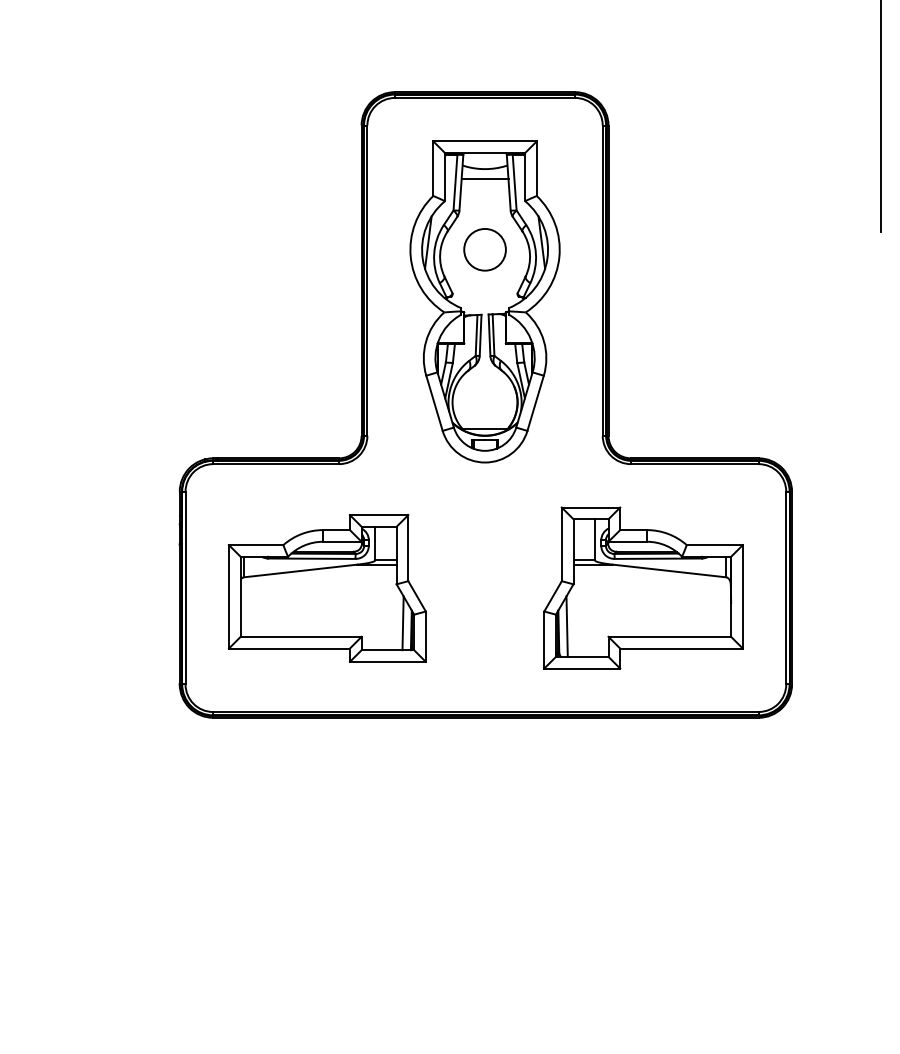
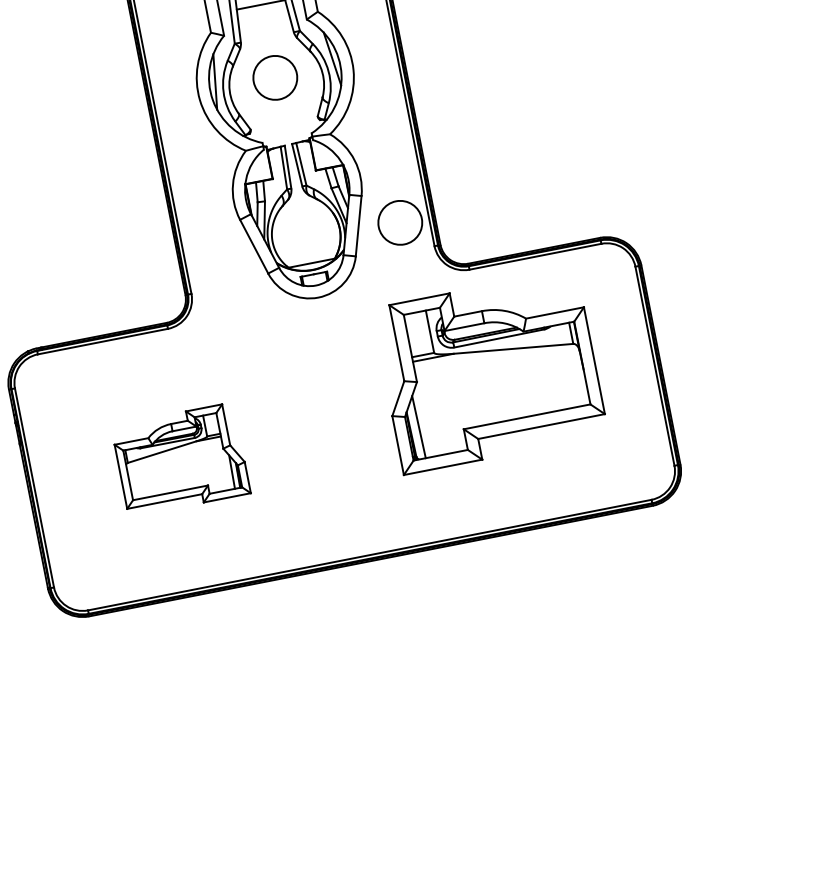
circle: (574, 407) -> (399, 222), added
part: (643, 587) -> (489, 371), moved
part: (326, 588) -> (180, 459), size x0.6

